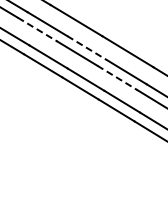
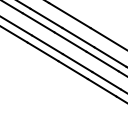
line: (38, 29) -> (39, 22), dashed -> solid
line: (87, 48) -> (78, 37), dashed -> solid
line: (117, 78) -> (102, 62), dashed -> solid

